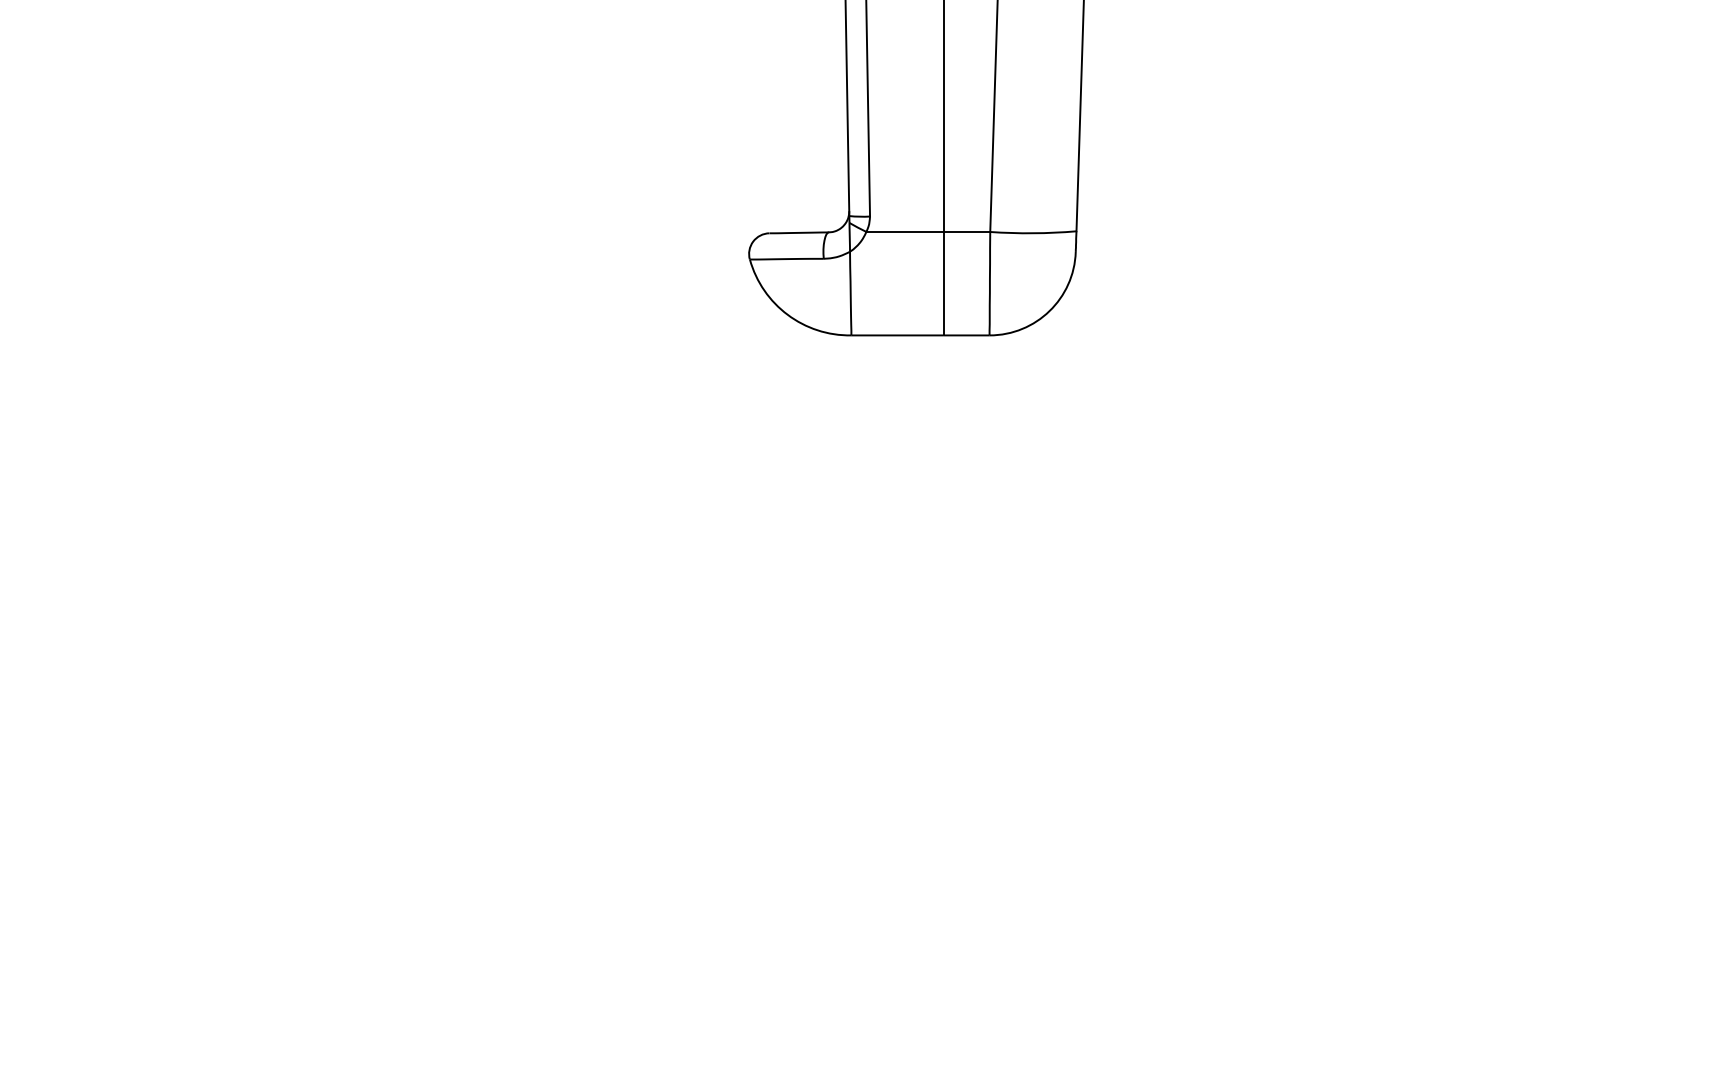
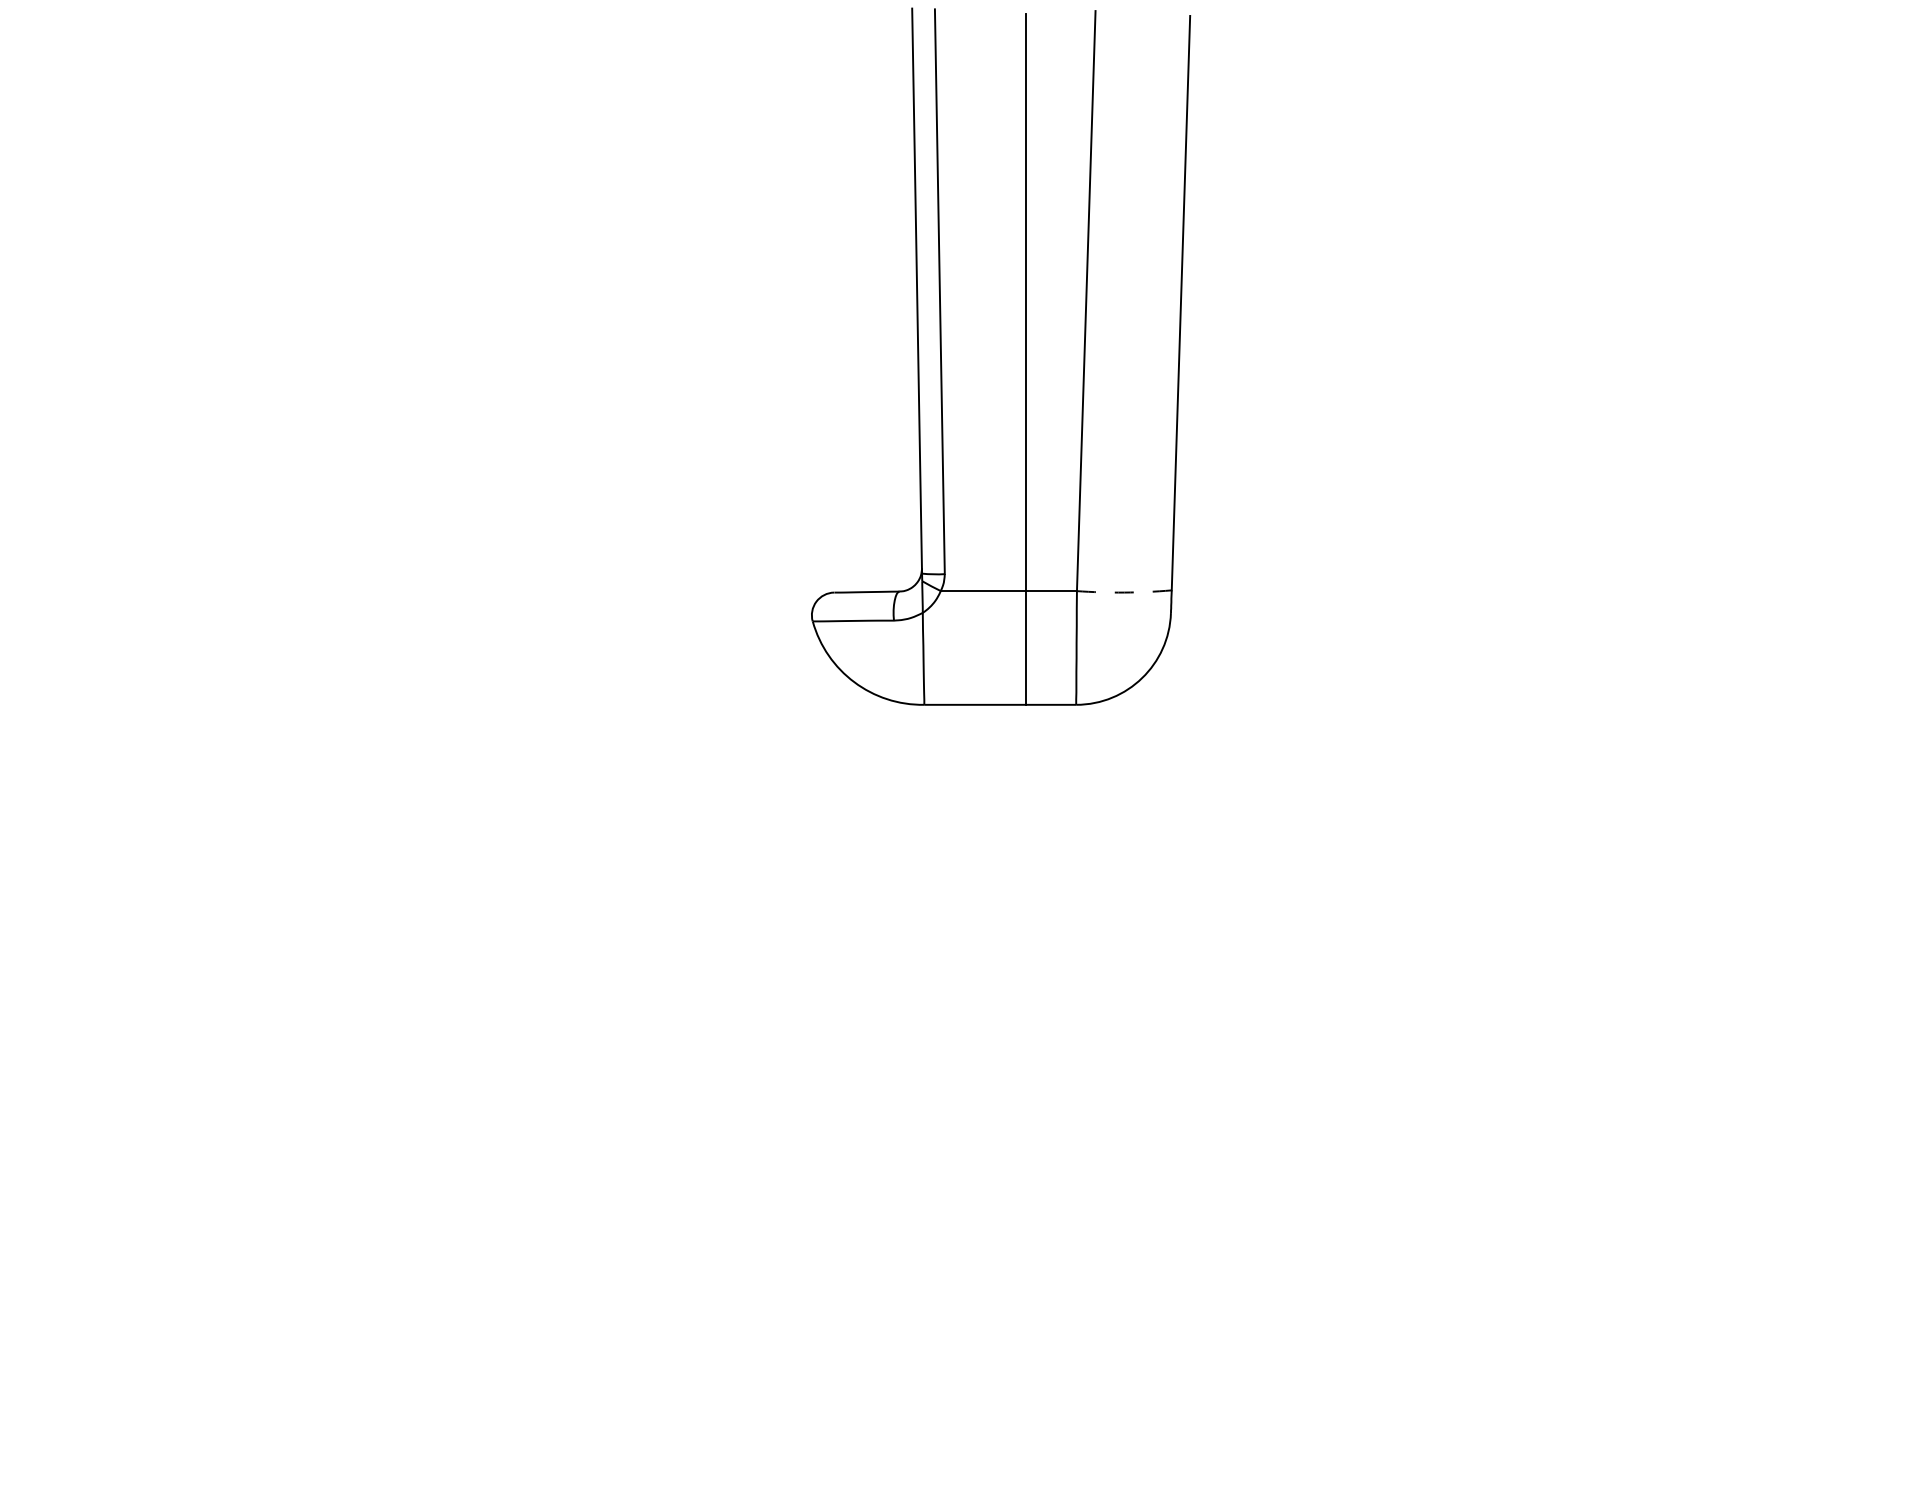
arc: (1033, 233) -> (1124, 592), solid -> dashed

